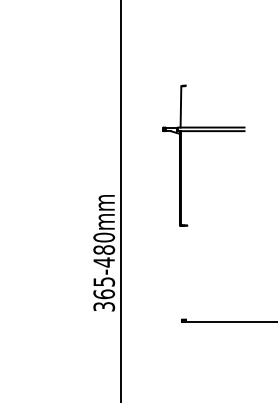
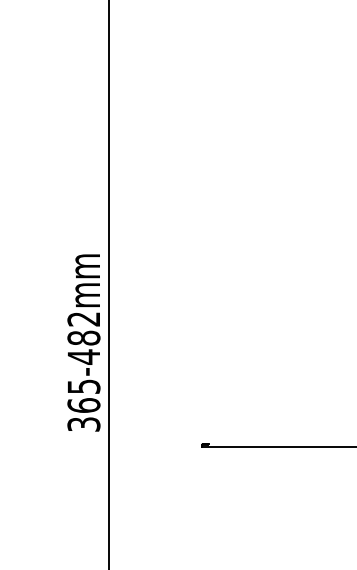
part: (181, 155) -> (201, 194), removed
text: (104, 237) -> (84, 319), 365-480mm -> 365-482mm

